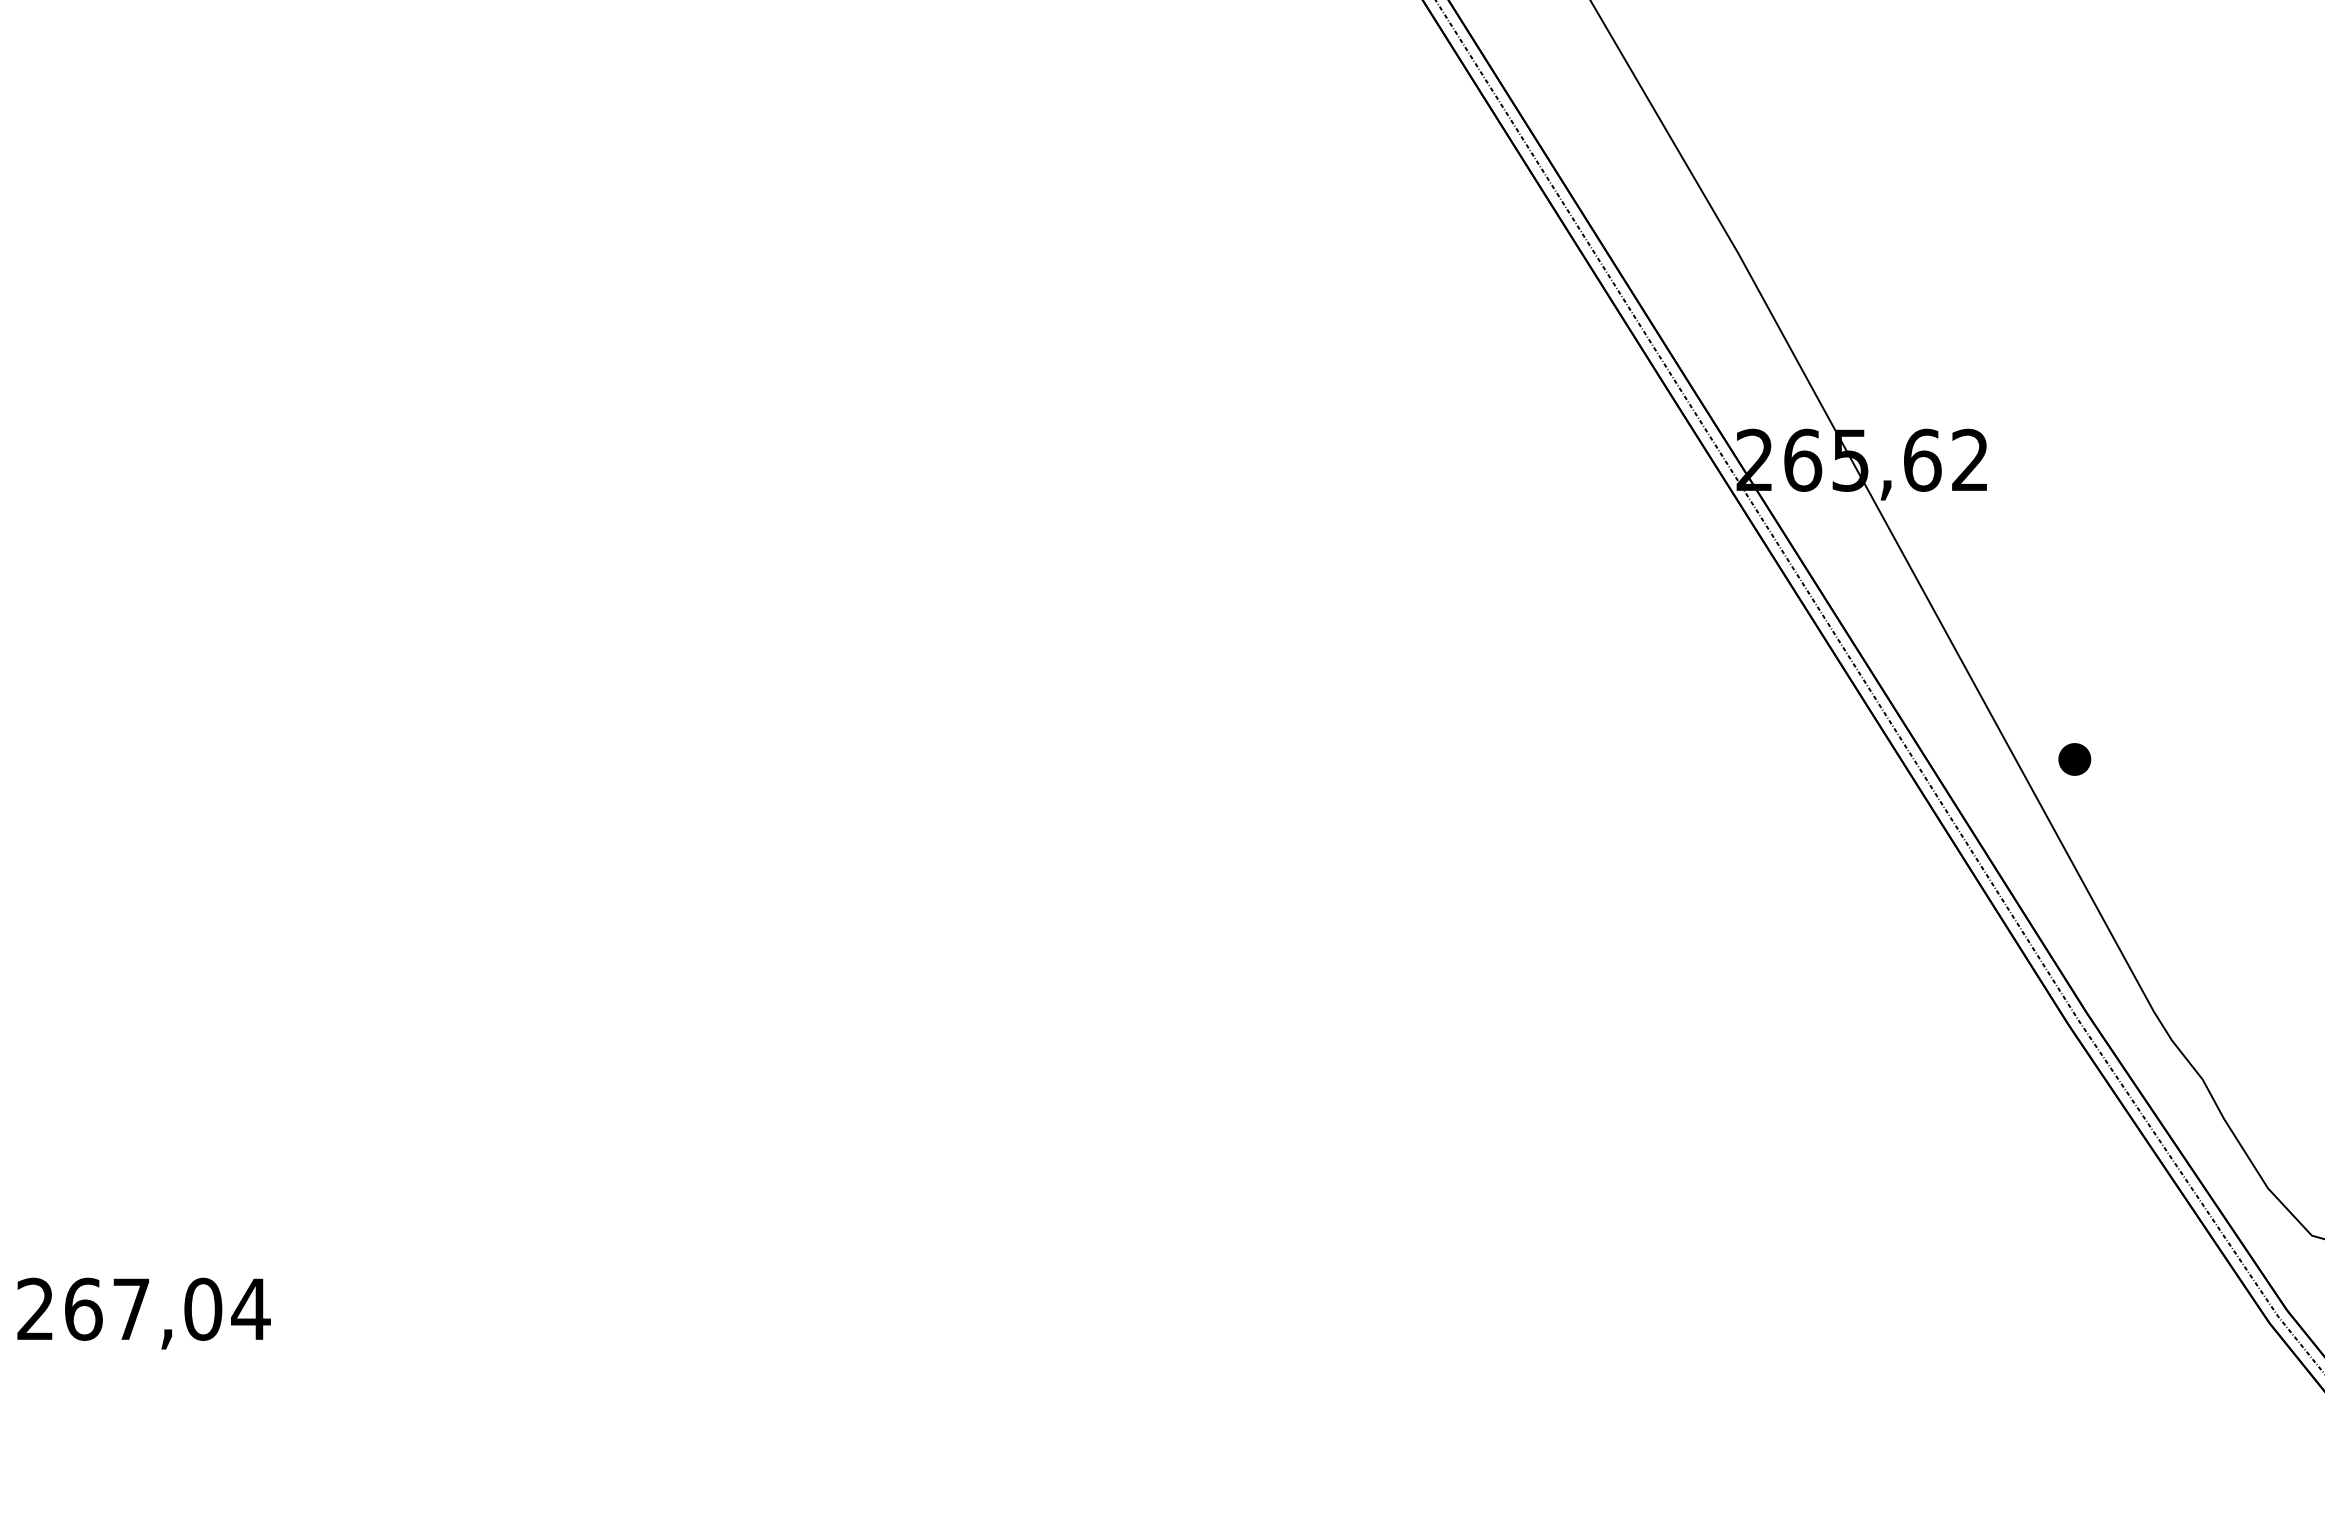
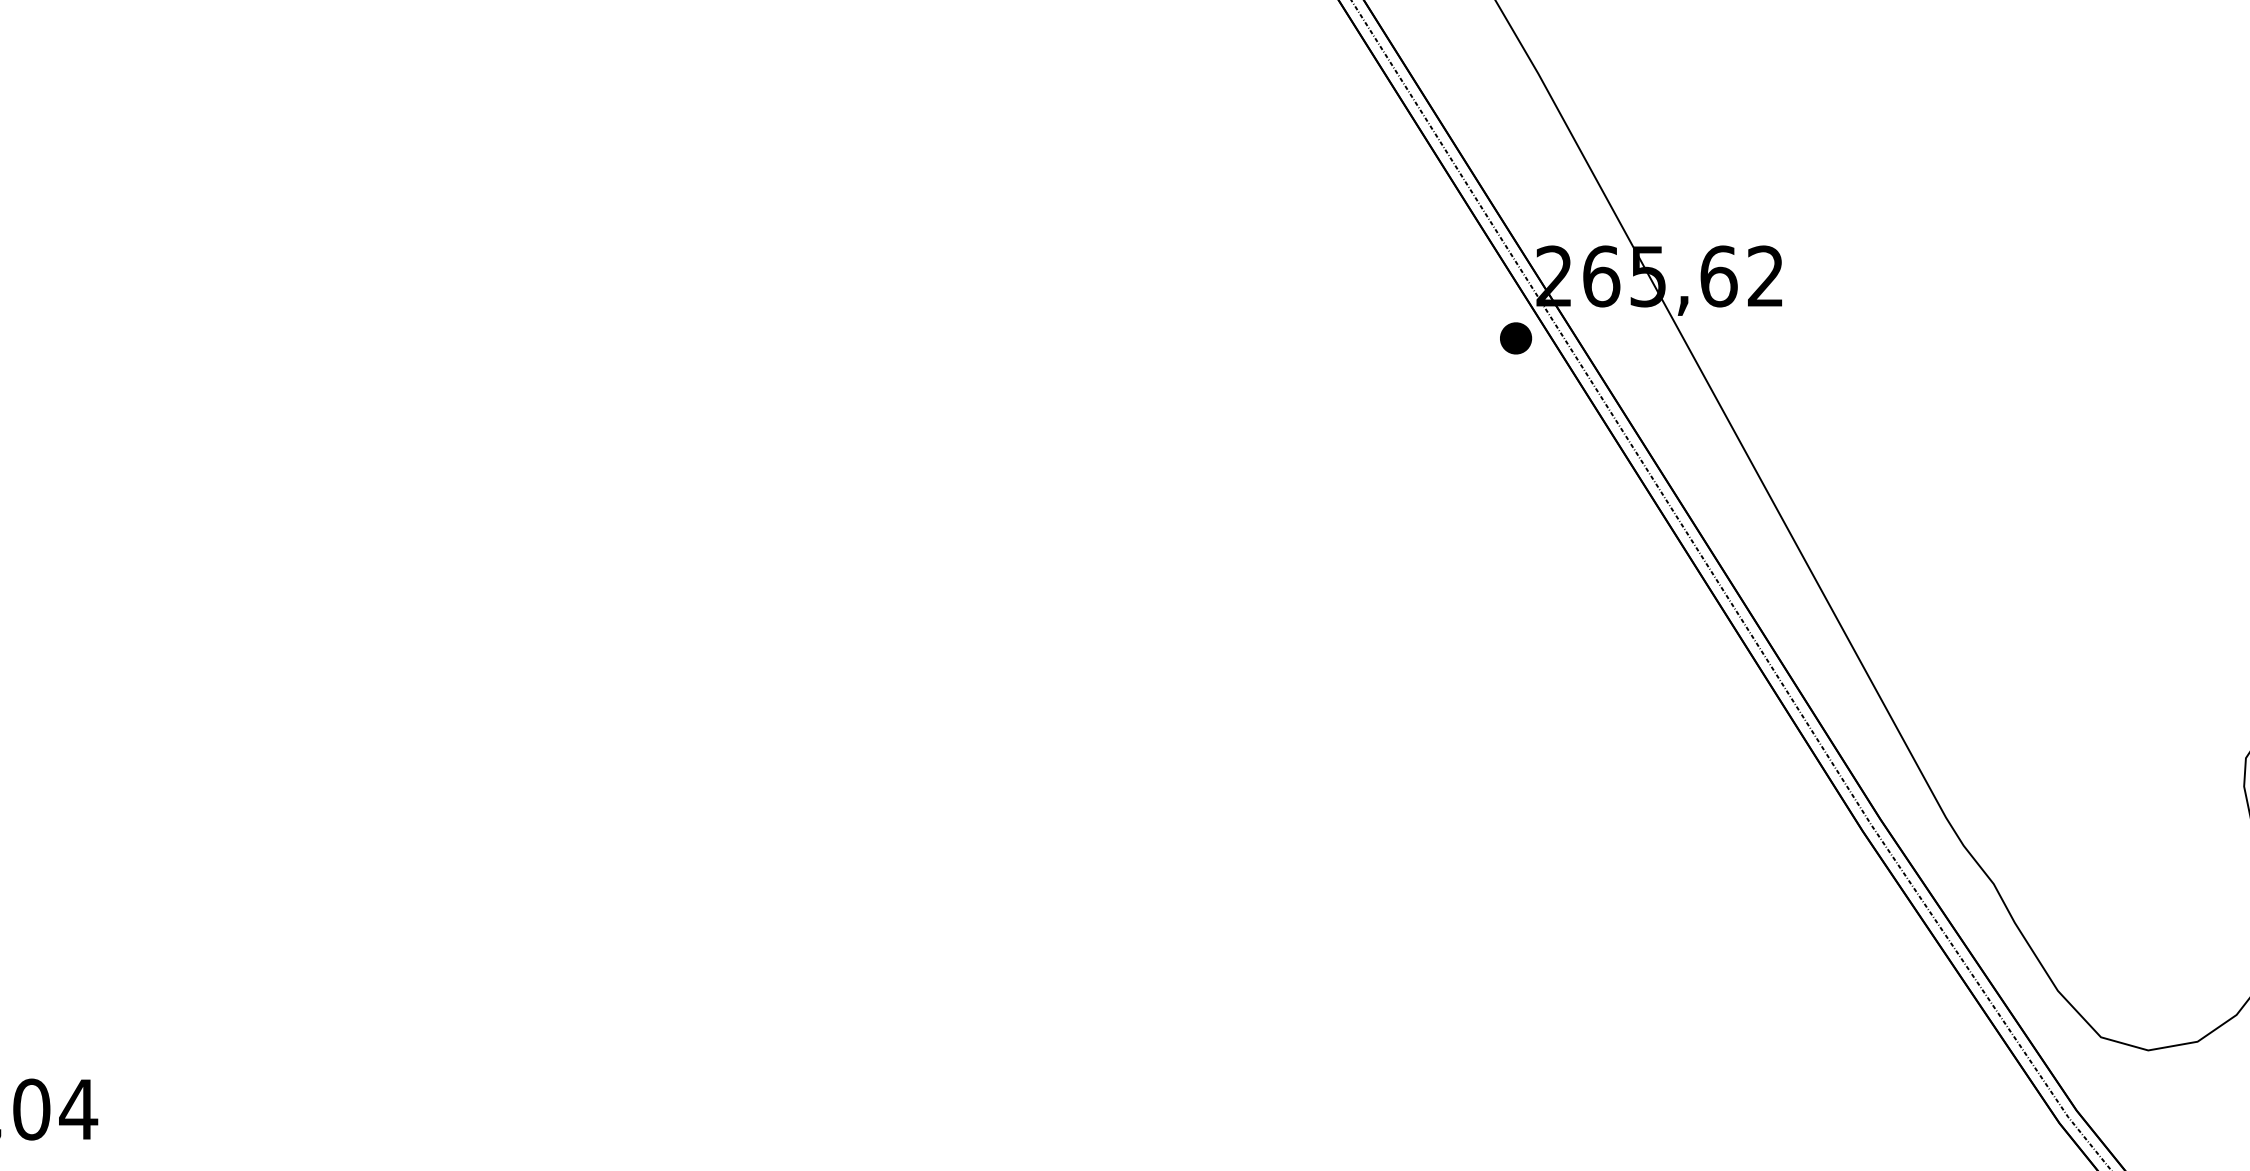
part: (2074, 759) -> (1515, 338), moved

